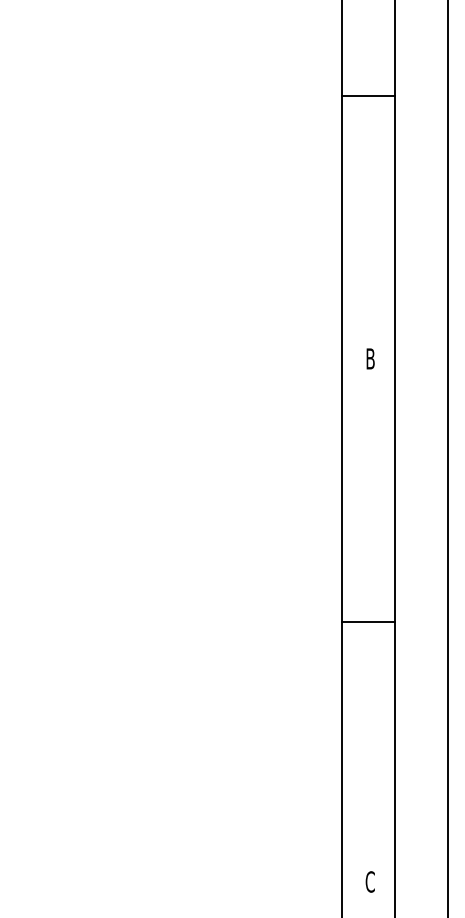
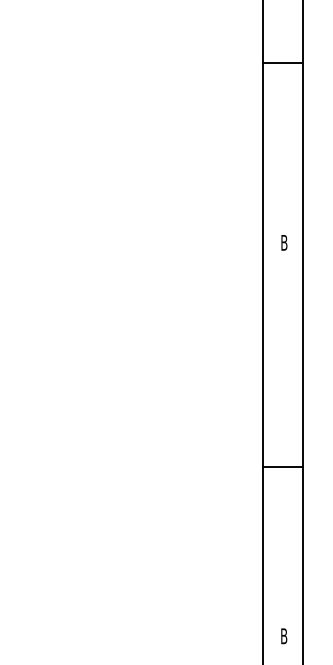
line: (368, 96) -> (282, 63), moved
line: (368, 621) -> (282, 466), moved
text: (369, 881) -> (283, 635), C -> B

